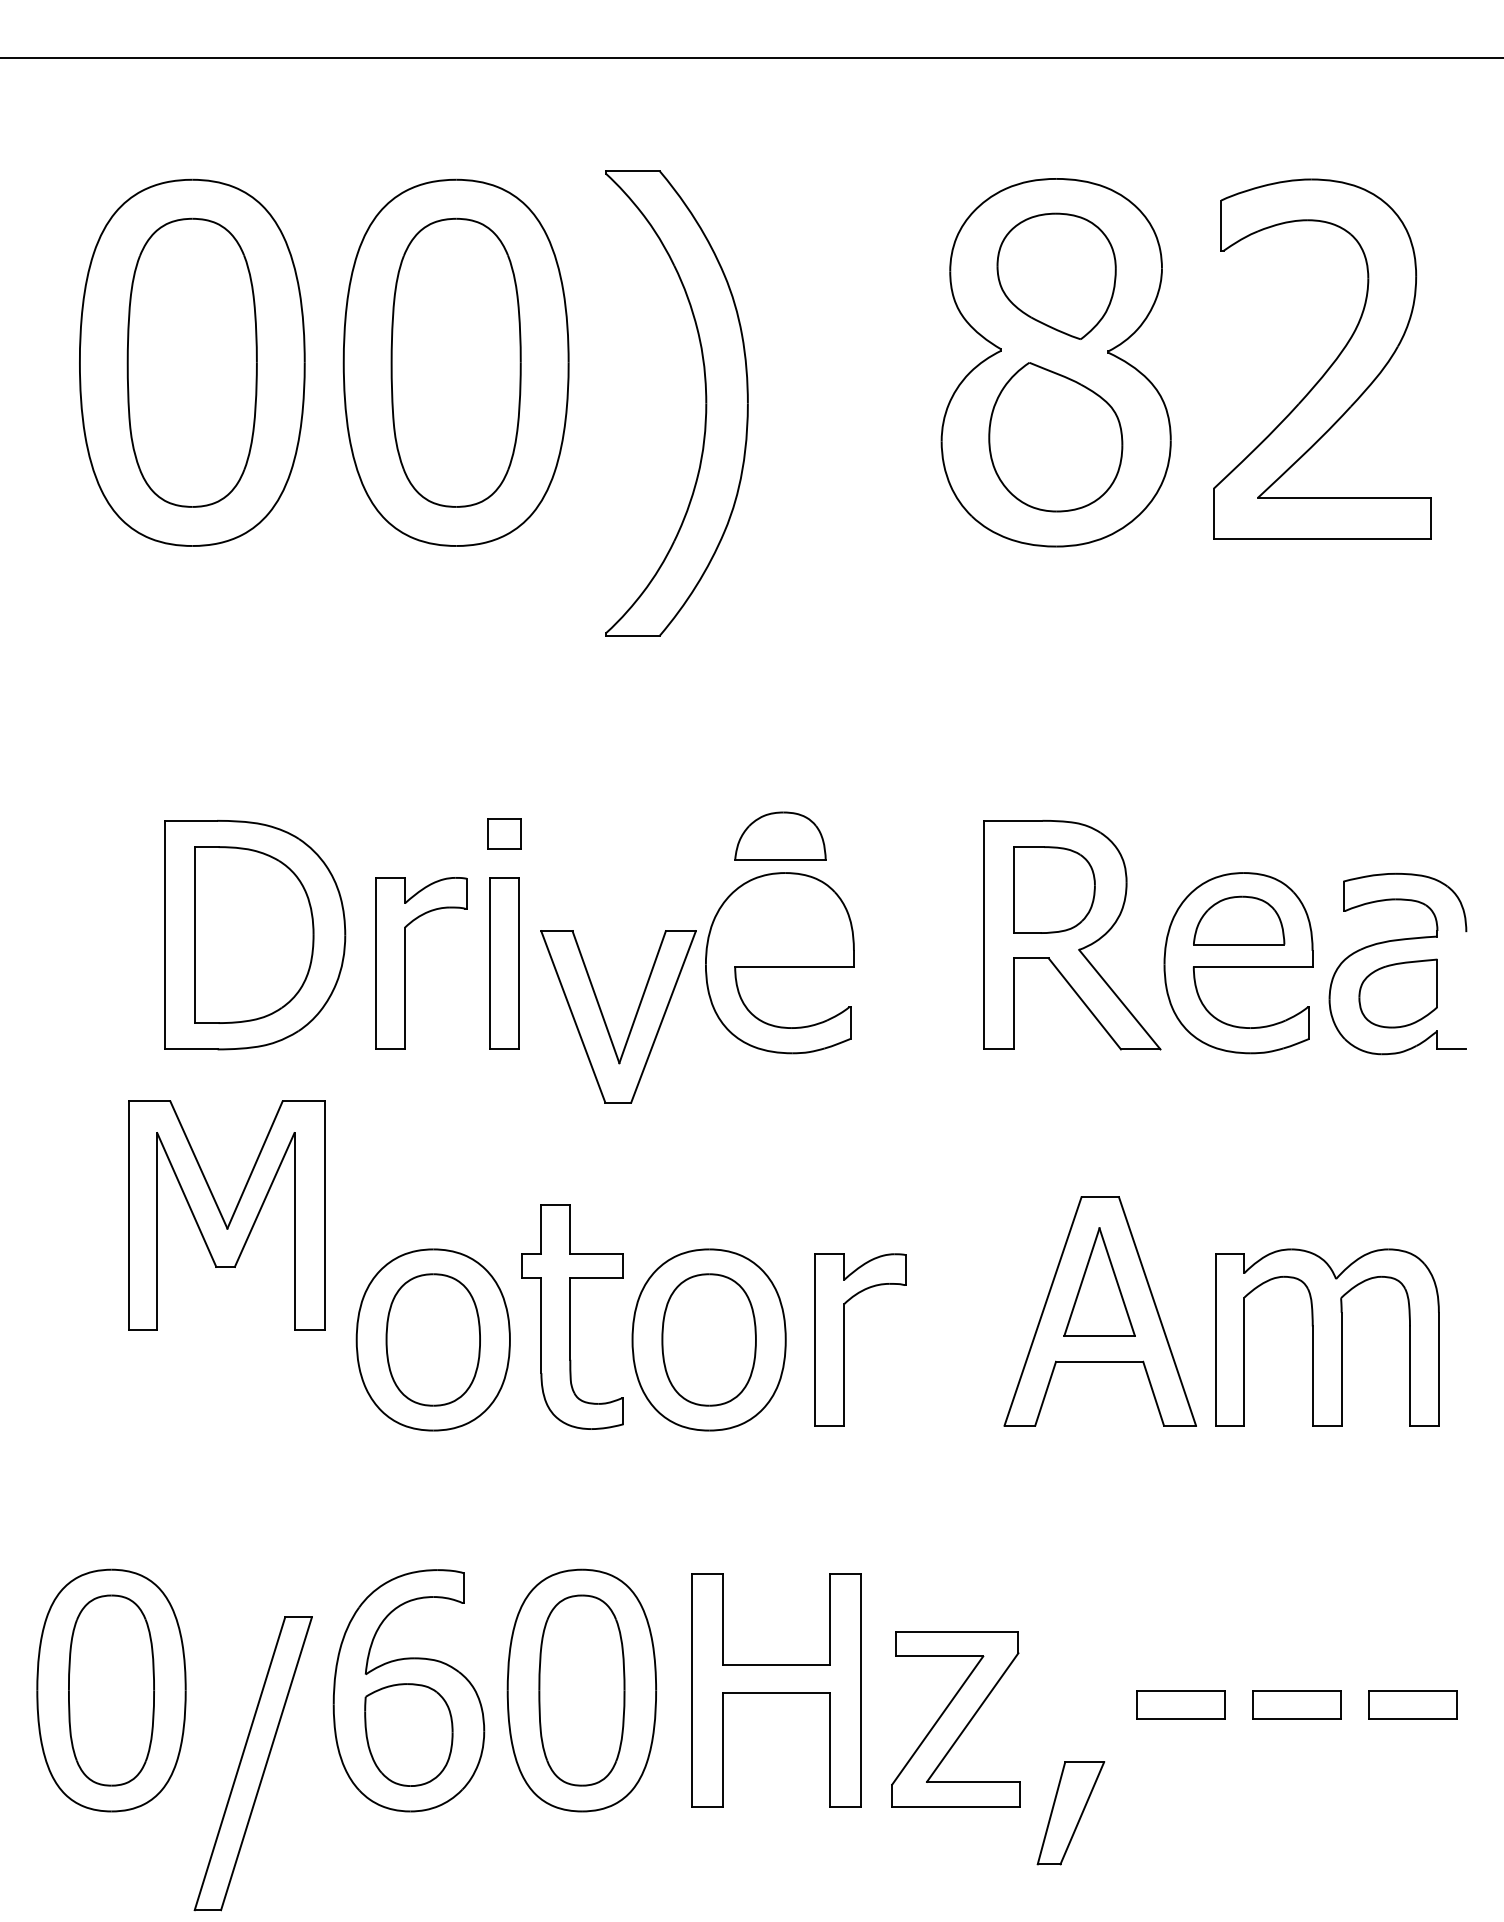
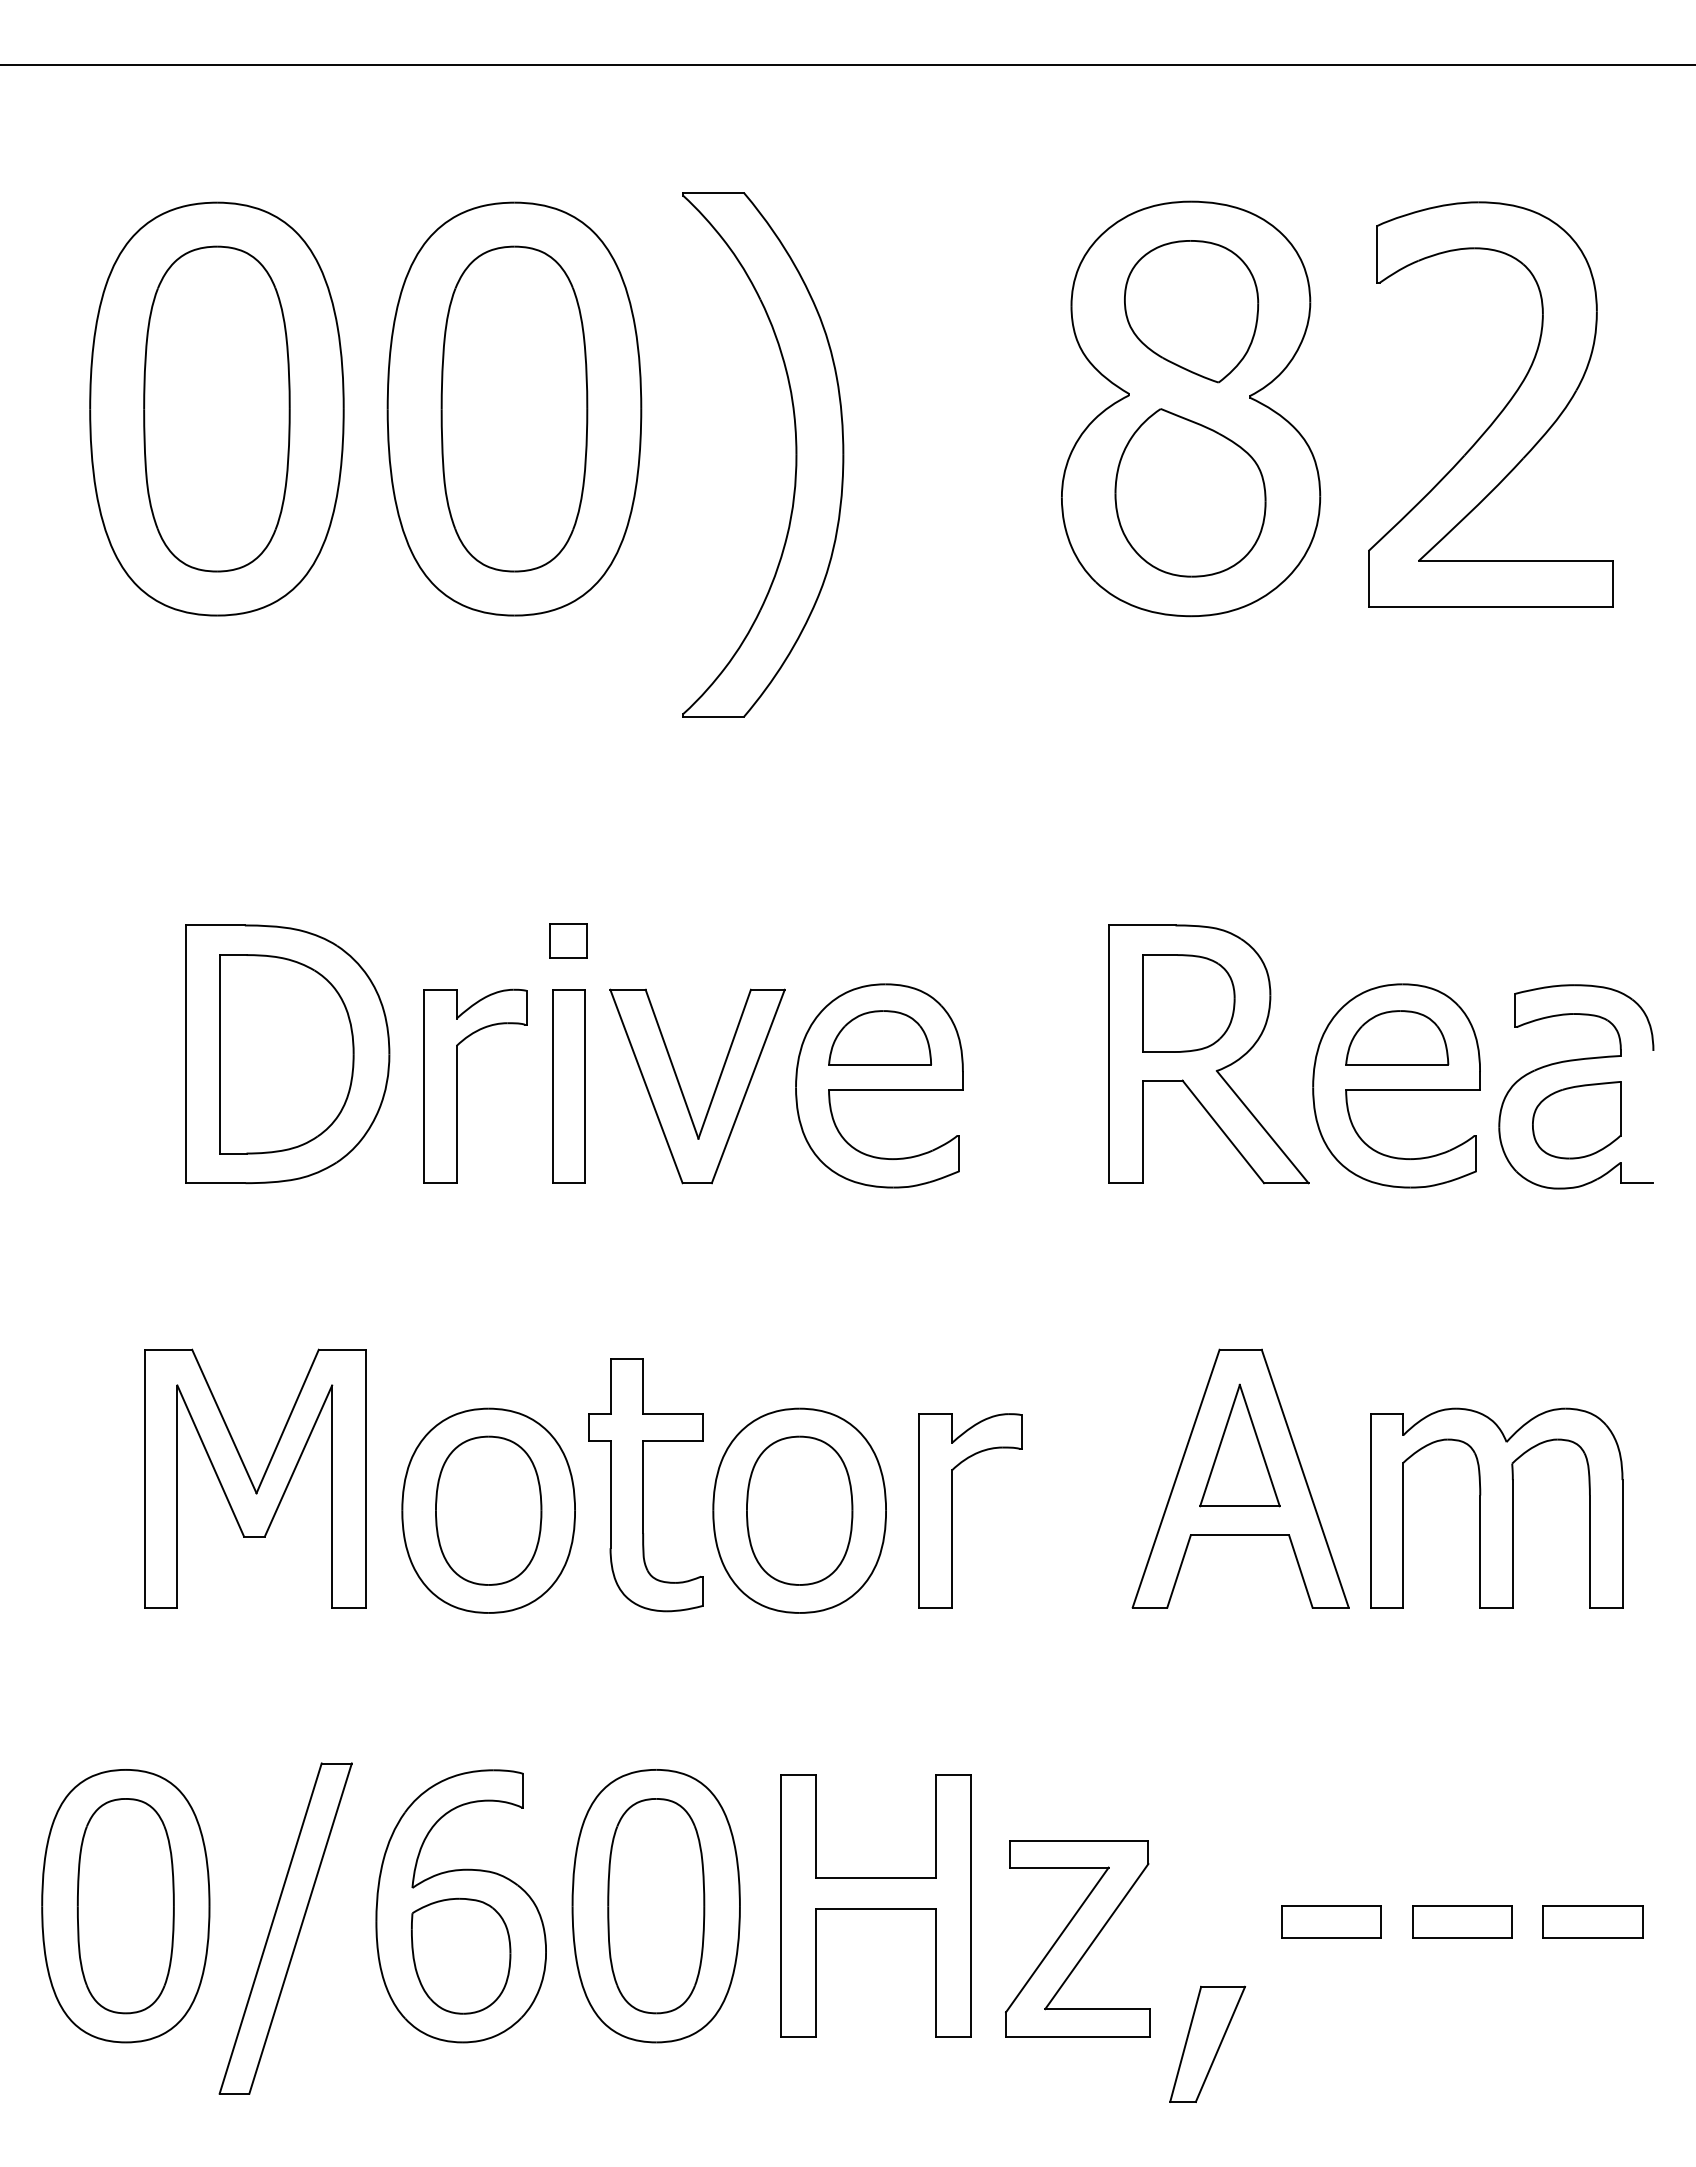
part: (779, 835) -> (879, 1037), moved
part: (606, 1022) -> (683, 1092), moved
part: (226, 1215) -> (255, 1478), moved
part: (253, 1763) -> (285, 1928), moved

